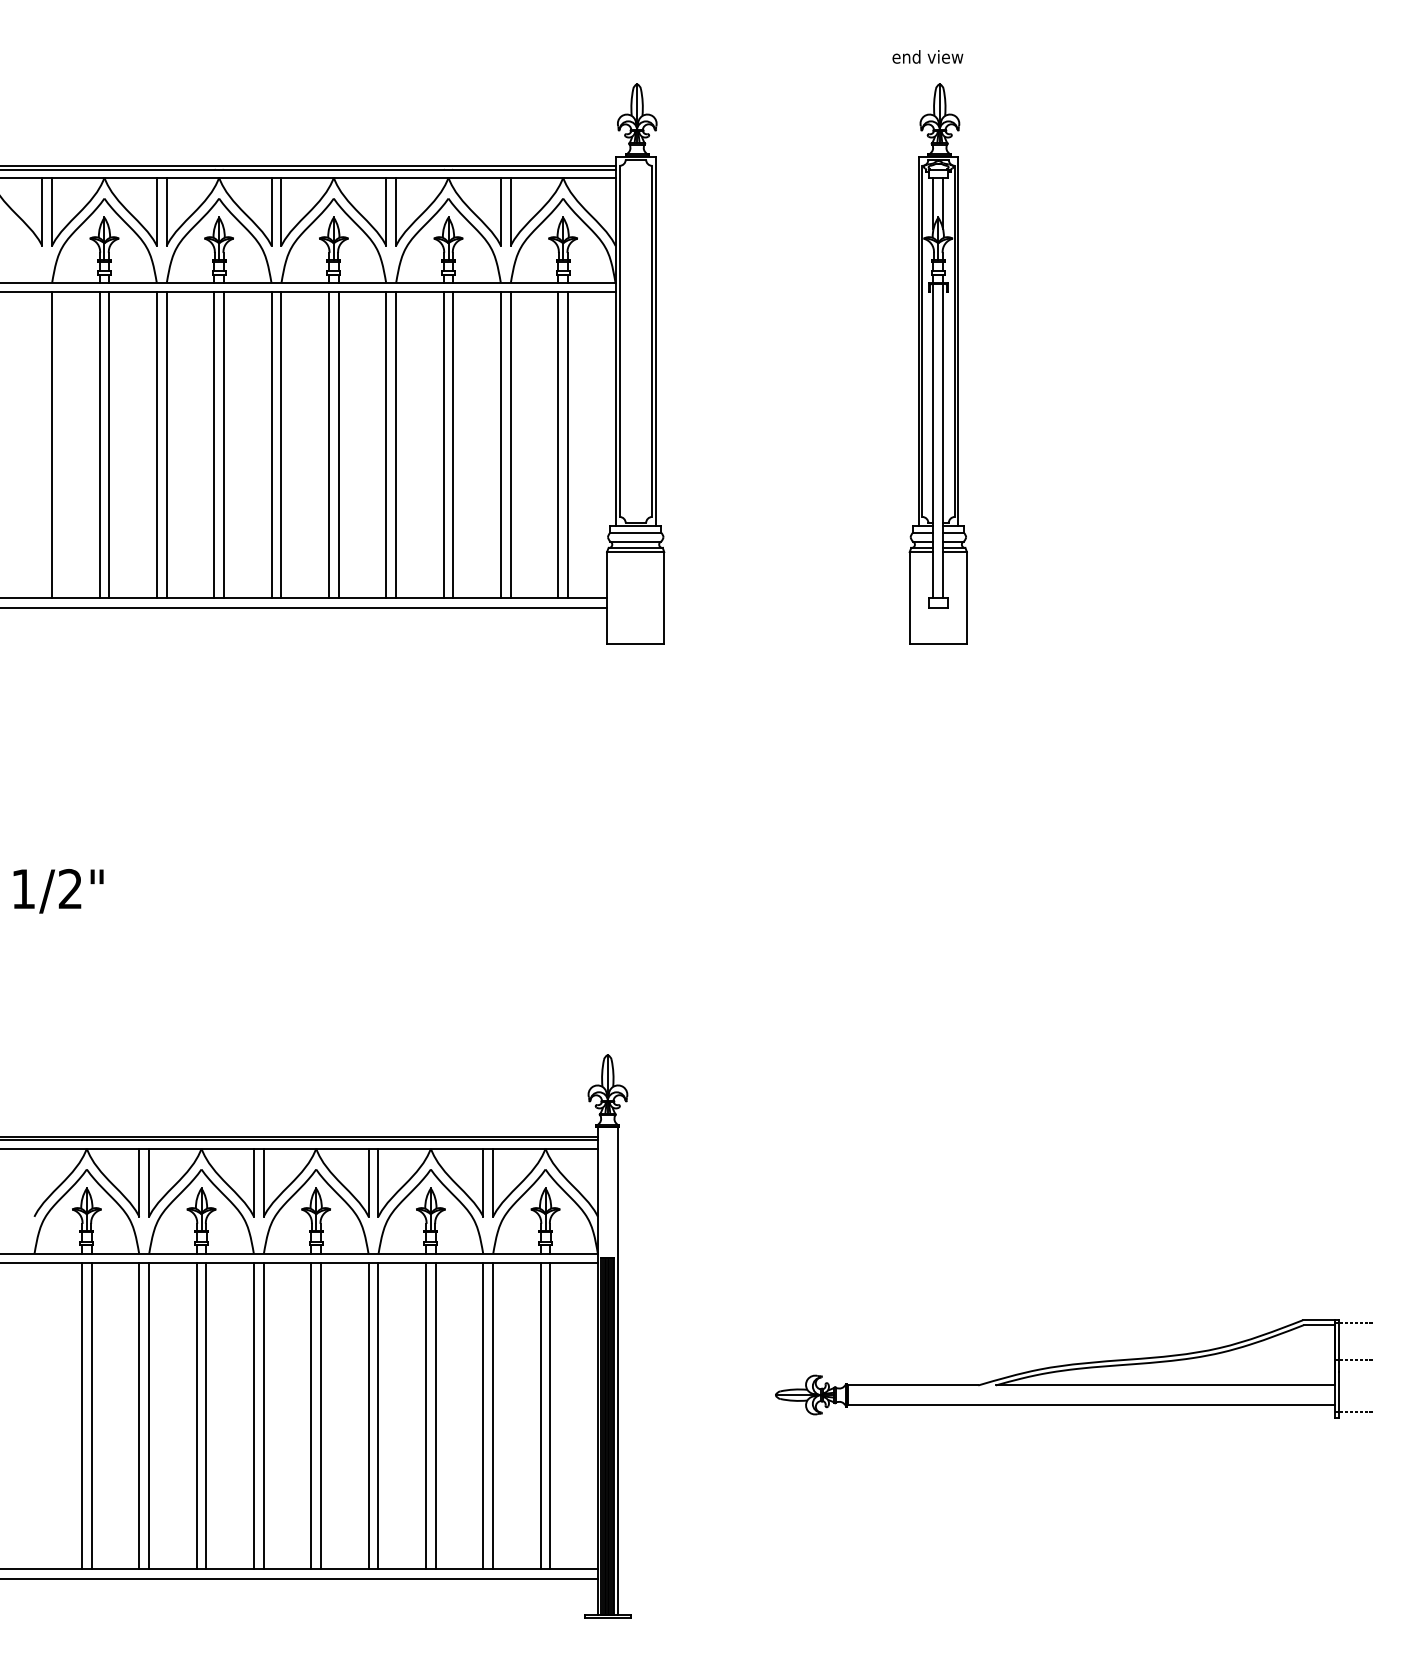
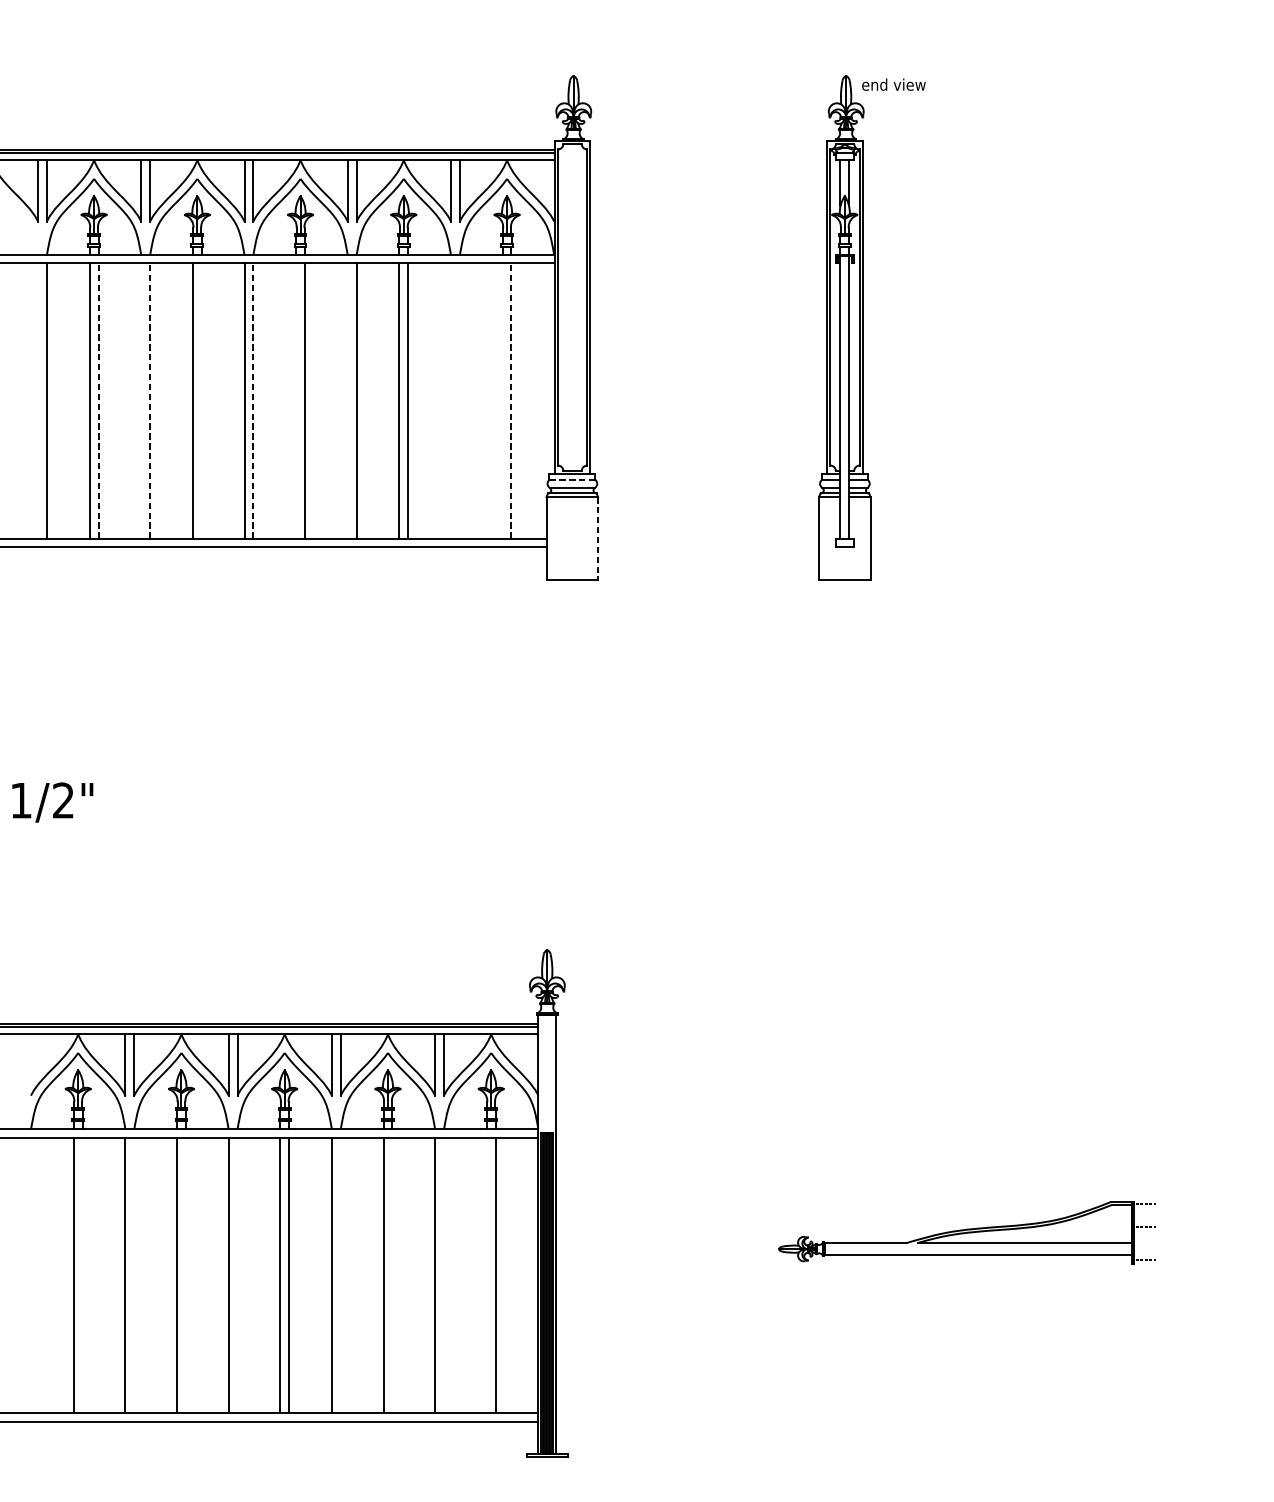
text: (927, 56) -> (893, 84), moved
line: (109, 445) -> (98, 401), solid -> dashed
line: (156, 445) -> (140, 401), removed
line: (166, 445) -> (149, 401), solid -> dashed
line: (224, 445) -> (202, 401), removed
line: (281, 445) -> (253, 401), solid -> dashed
line: (328, 445) -> (295, 401), removed
line: (386, 445) -> (348, 401), removed
line: (500, 445) -> (450, 401), removed
line: (510, 445) -> (459, 401), removed
line: (558, 445) -> (502, 401), removed
line: (568, 445) -> (511, 401), solid -> dashed
line: (636, 532) -> (573, 479), solid -> dashed
line: (664, 597) -> (598, 538), solid -> dashed
part: (1073, 1368) -> (966, 1232), size x0.7
line: (91, 1416) -> (82, 1275), removed
line: (149, 1416) -> (134, 1275), removed
line: (206, 1416) -> (185, 1275), removed
line: (263, 1416) -> (237, 1275), removed
line: (378, 1416) -> (340, 1275), removed
line: (435, 1416) -> (392, 1275), removed
line: (493, 1416) -> (444, 1275), removed
line: (540, 1416) -> (486, 1275), removed

